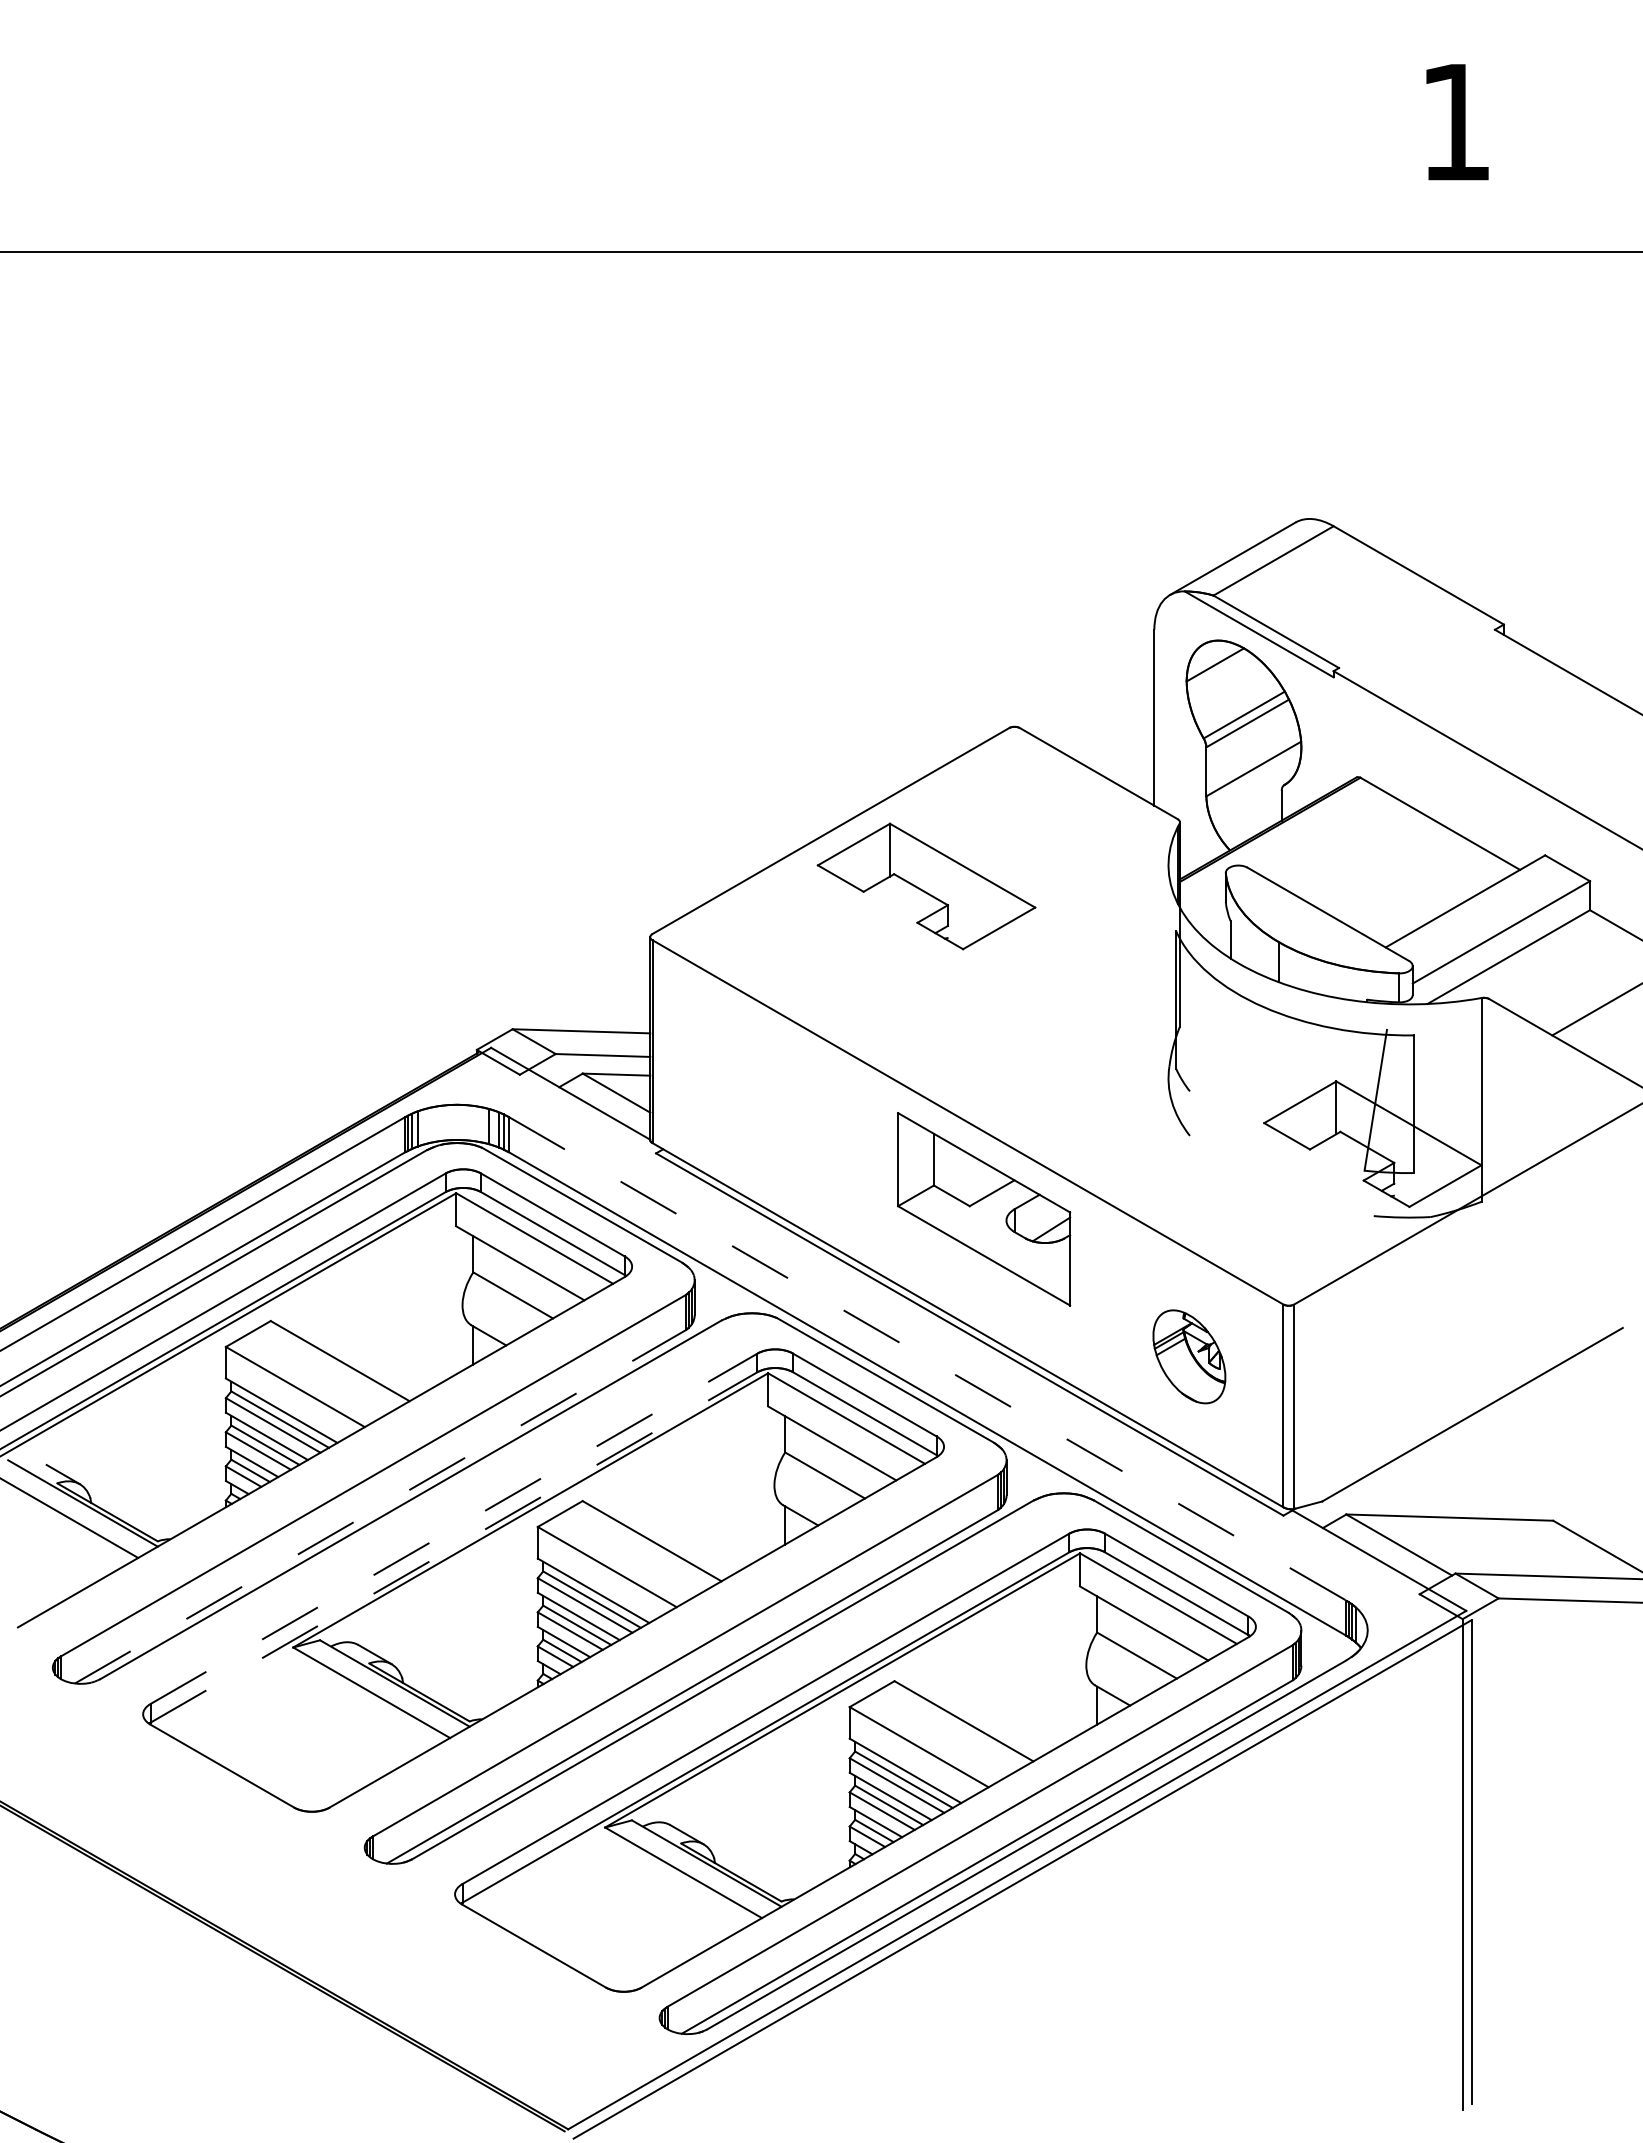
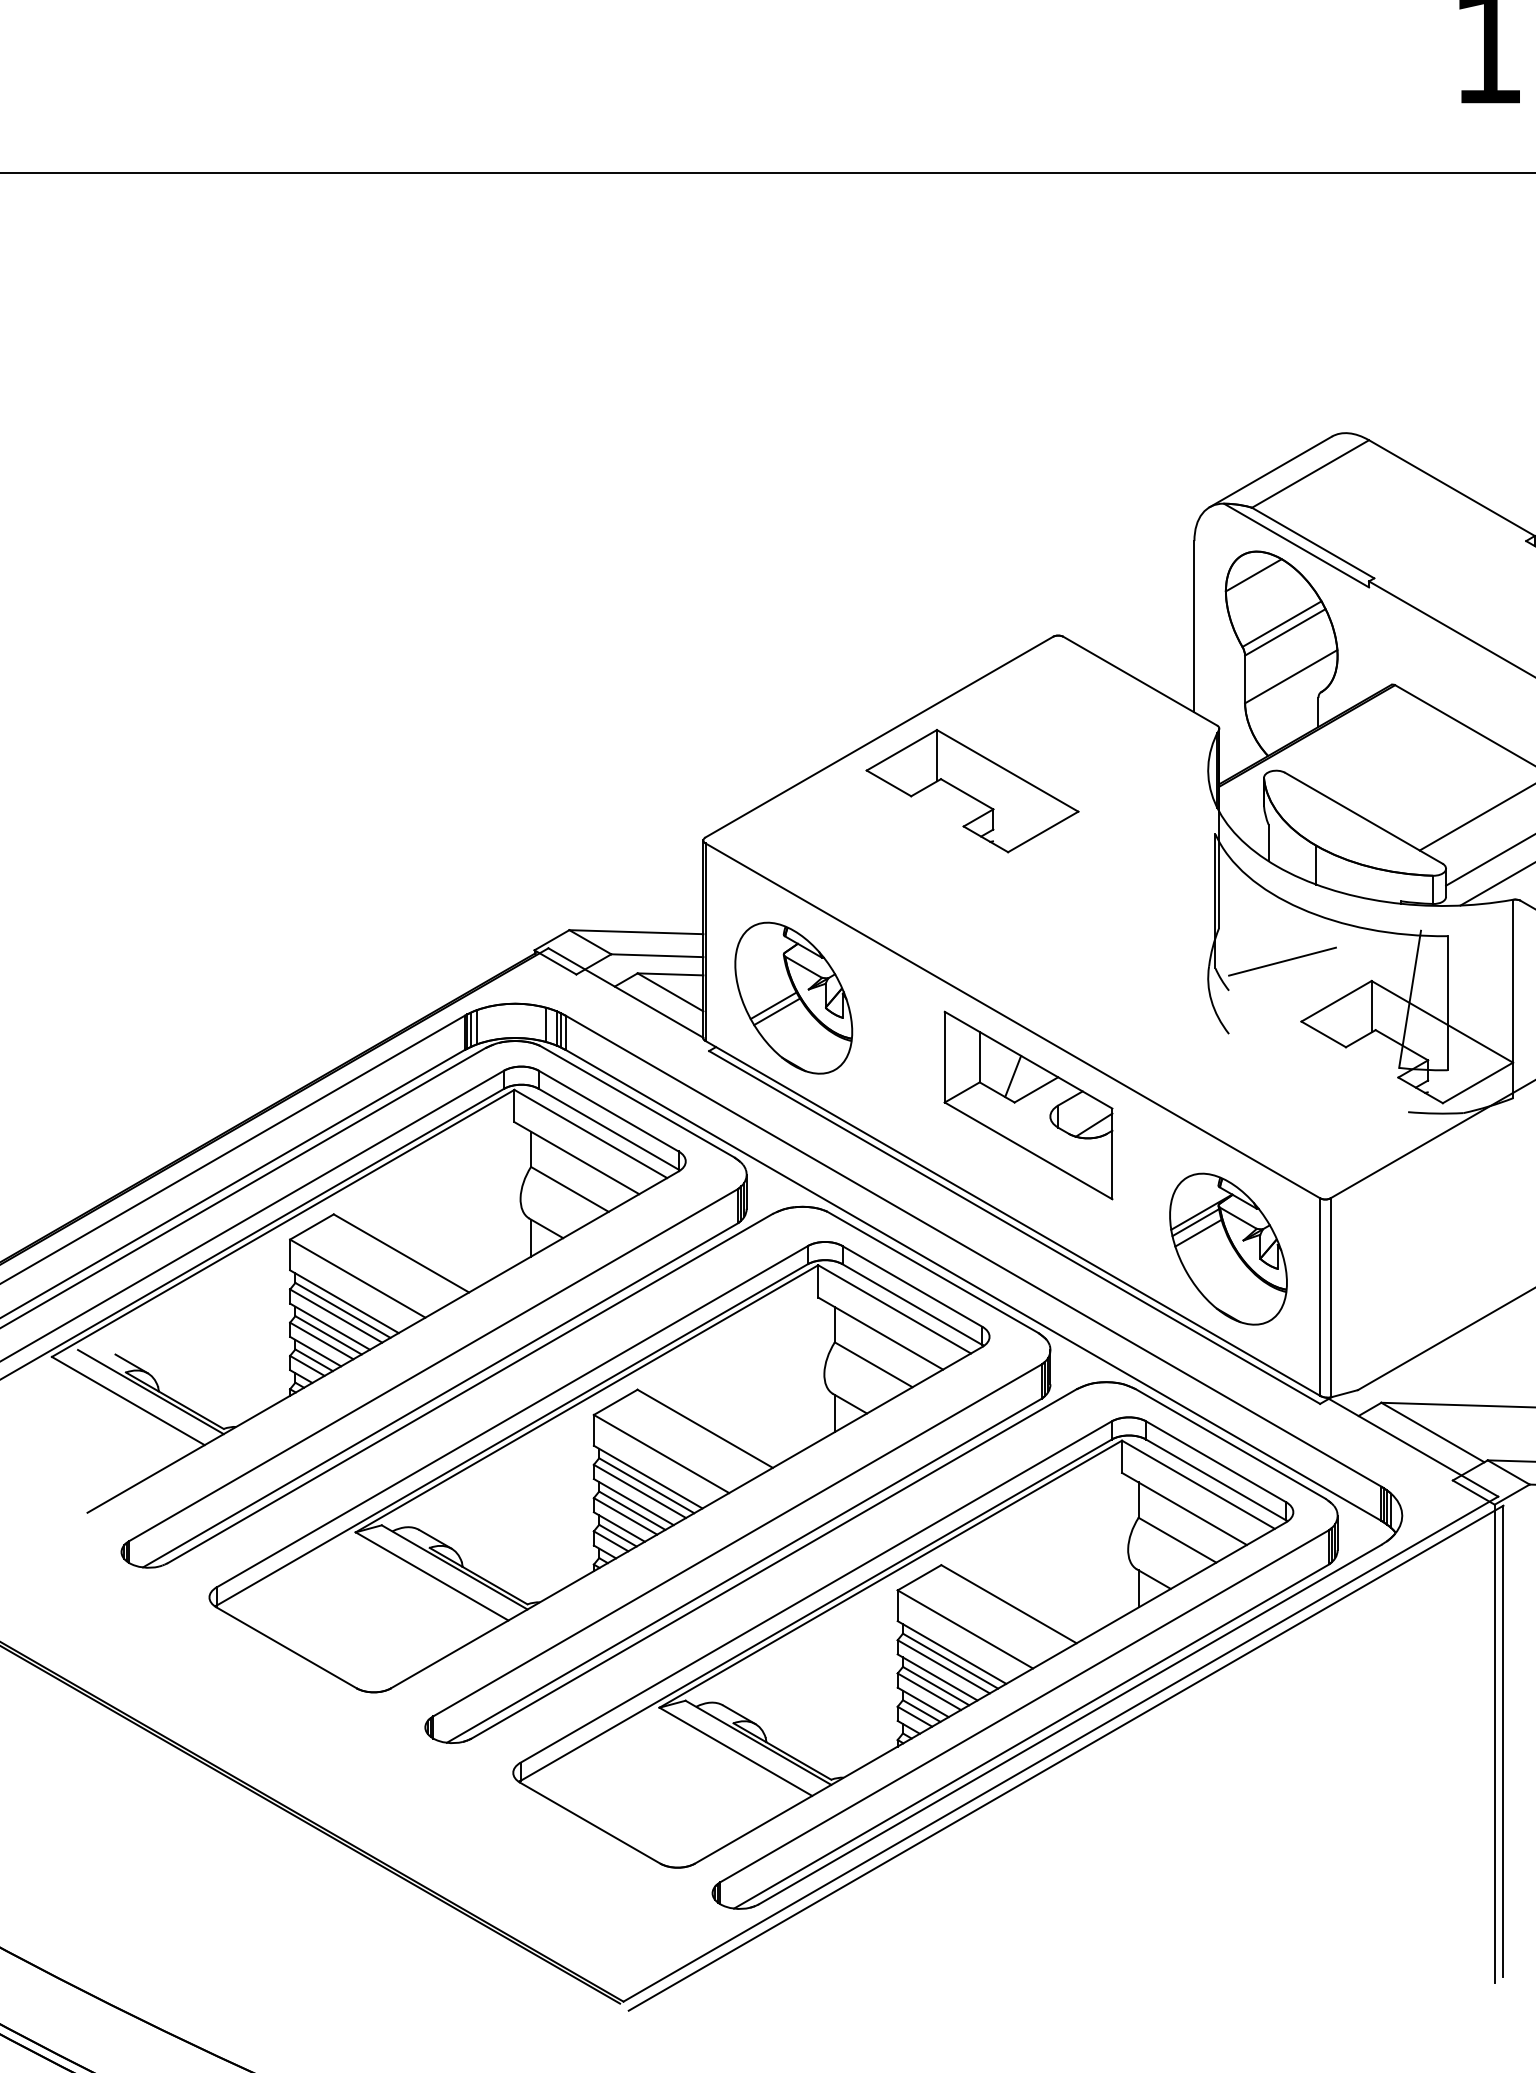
line: (1244, 1061) -> (1282, 961), added
part: (742, 1098) -> (793, 997), added
line: (968, 1179) -> (1013, 1076), added
part: (1189, 1356) -> (1228, 1248), size x1.67
line: (928, 1359) -> (974, 1251), dashed -> solid
line: (380, 1506) -> (440, 1395), dashed -> solid
line: (454, 1528) -> (512, 1416), dashed -> solid
line: (454, 1547) -> (512, 1434), dashed -> solid

